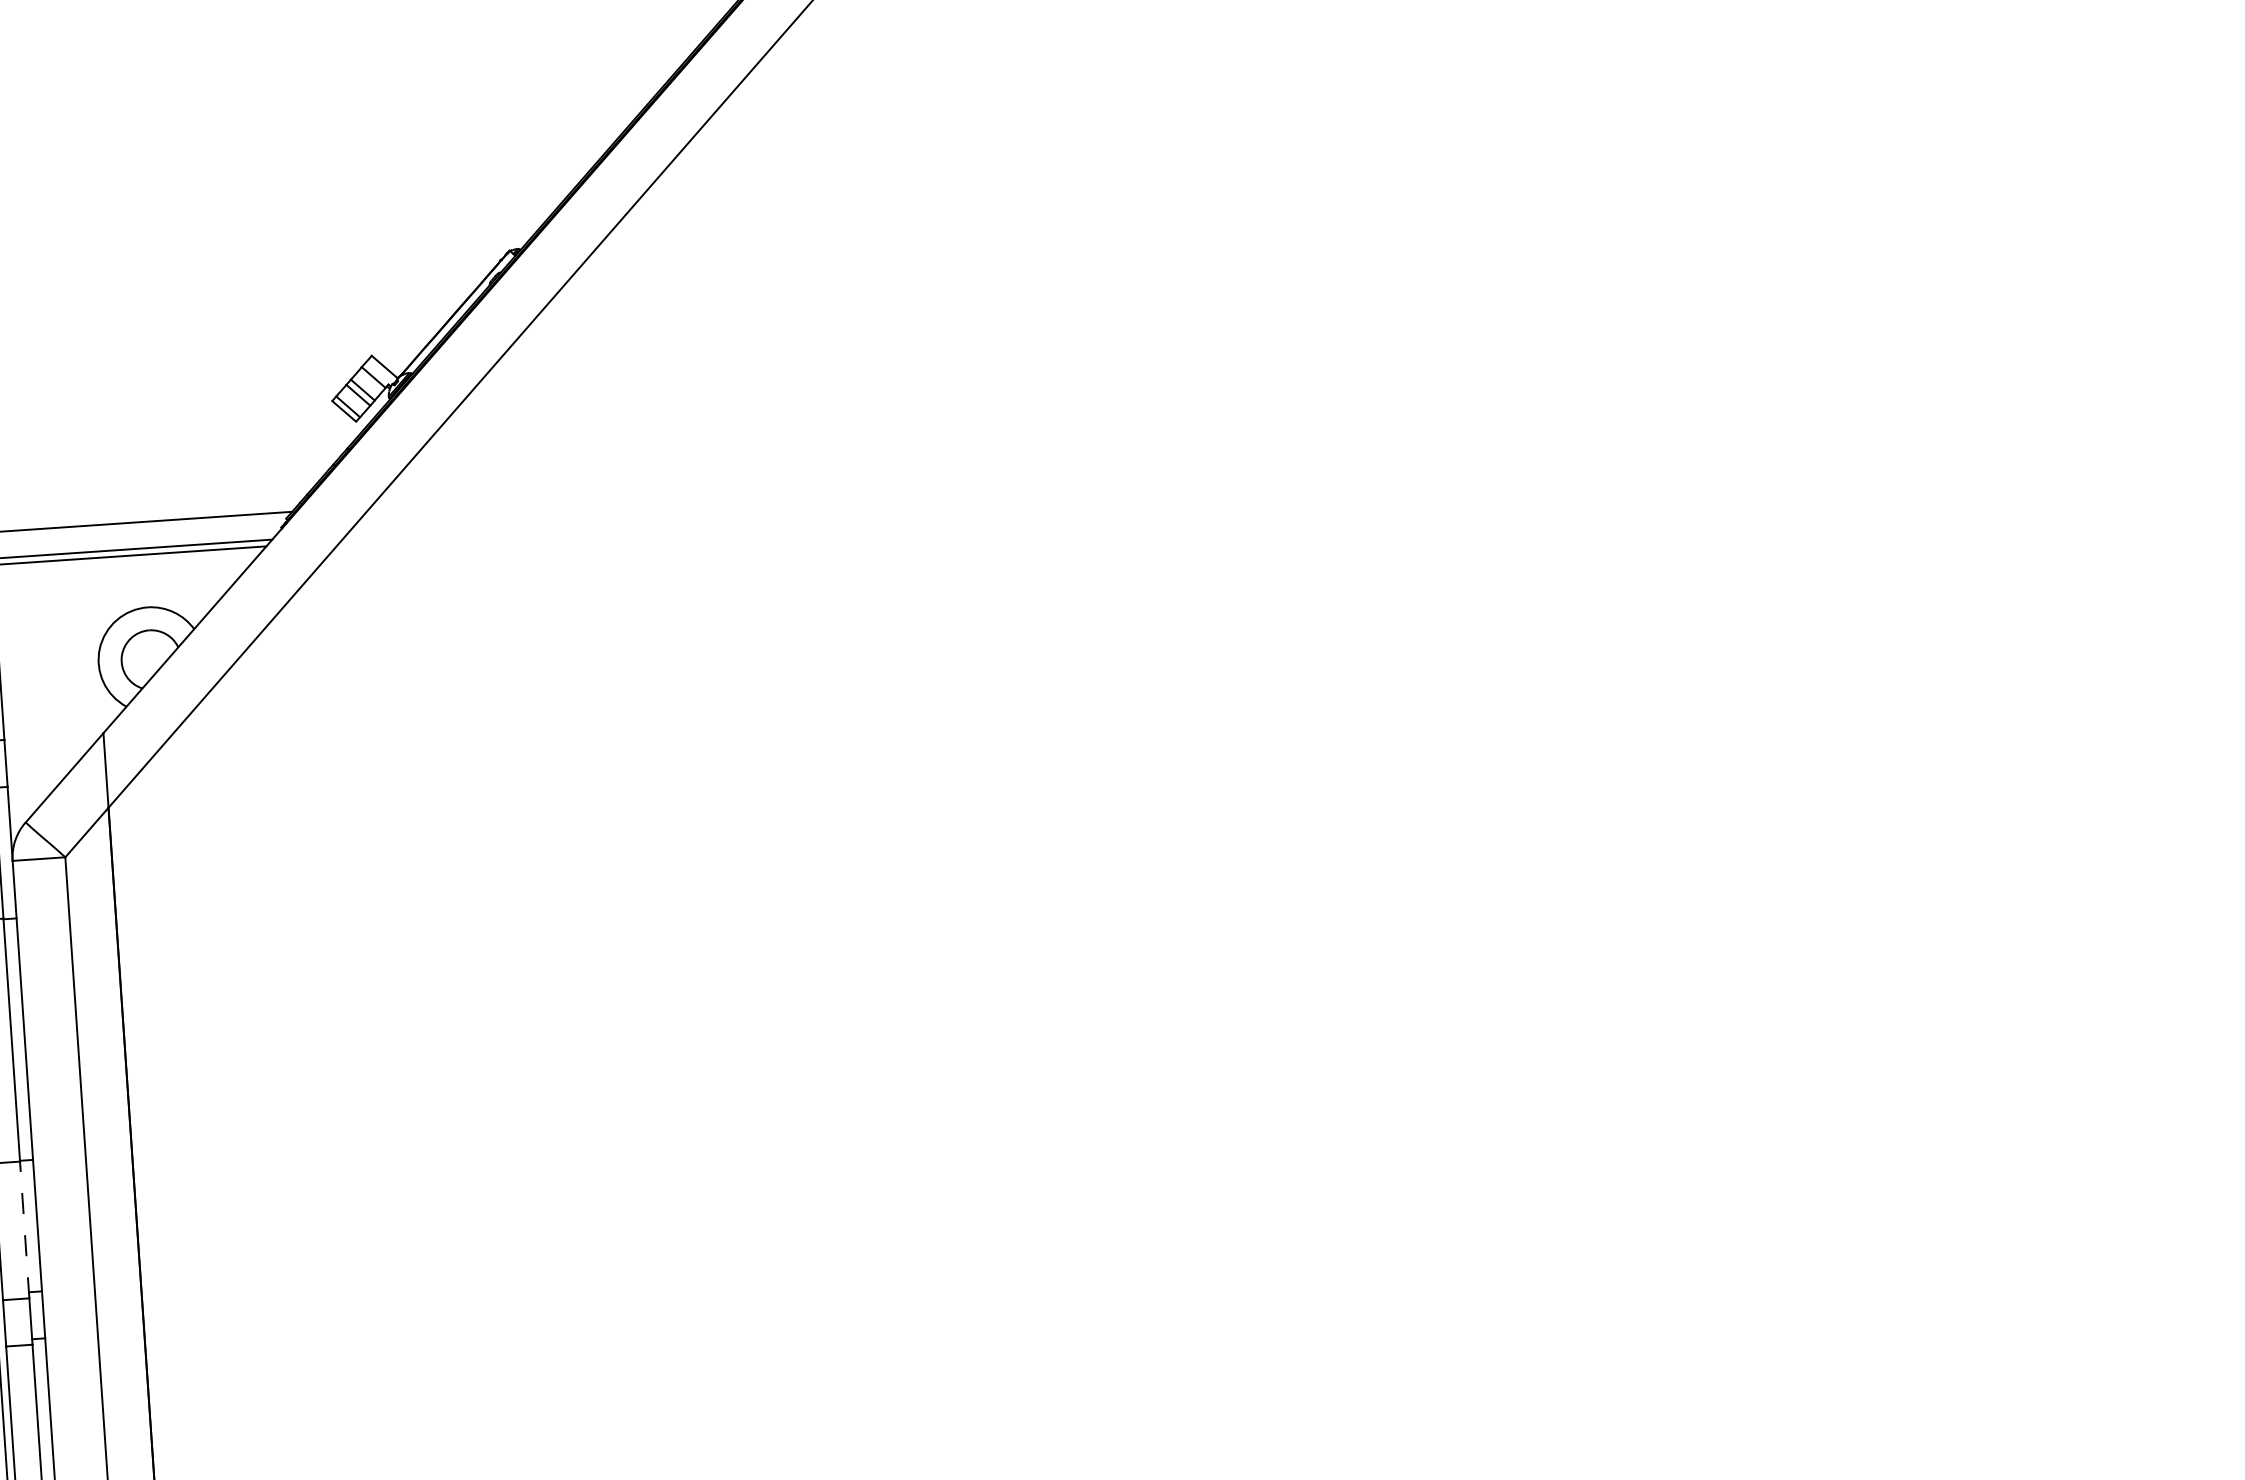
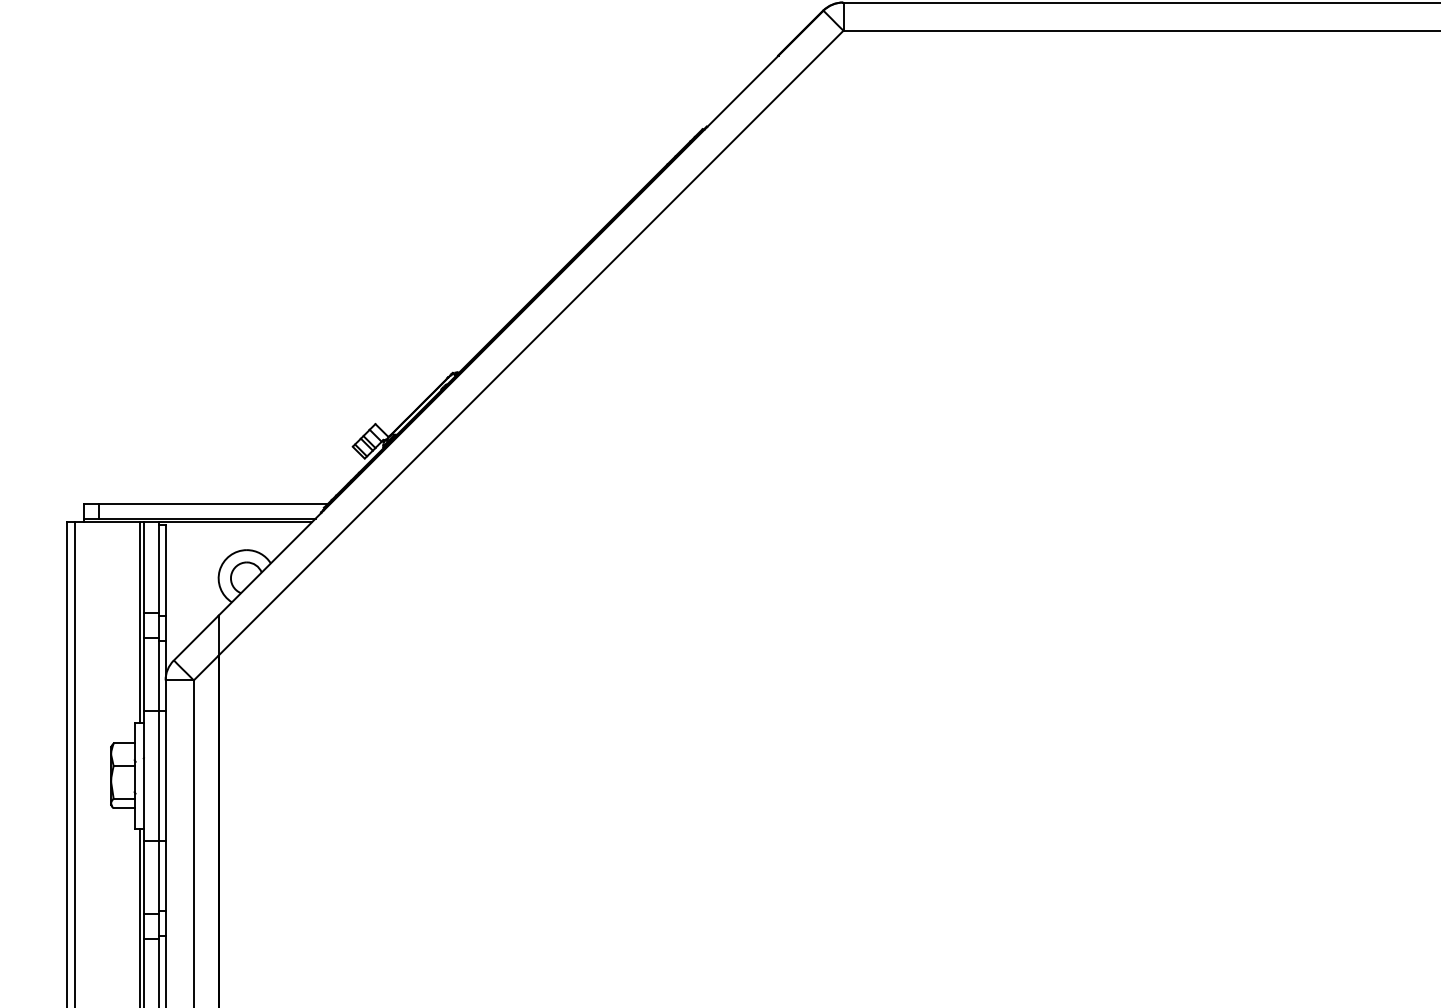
line: (24, 1229) -> (158, 877), dashed -> solid

